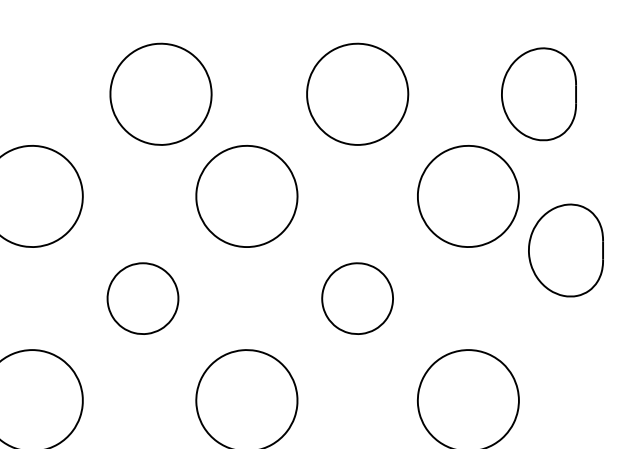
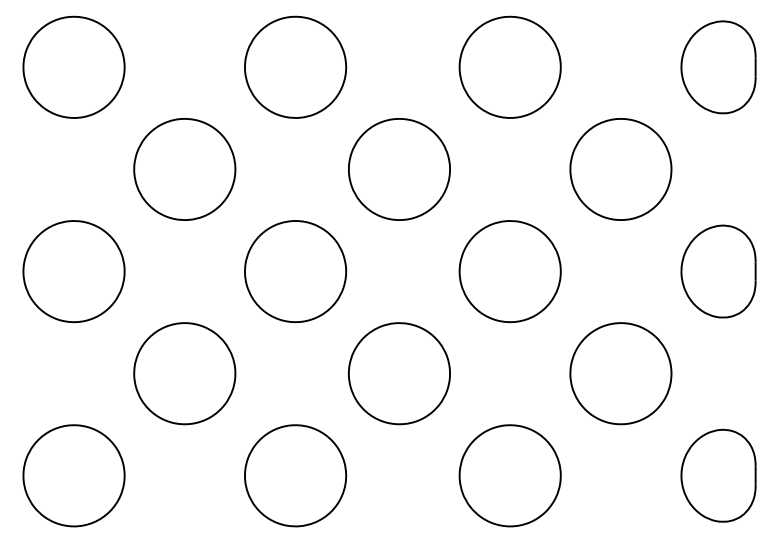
part: (160, 93) -> (295, 66), moved
part: (538, 94) -> (718, 67), moved
part: (565, 250) -> (718, 271), moved
part: (142, 298) -> (295, 271), size x1.43
part: (356, 298) -> (509, 271), size x1.43

